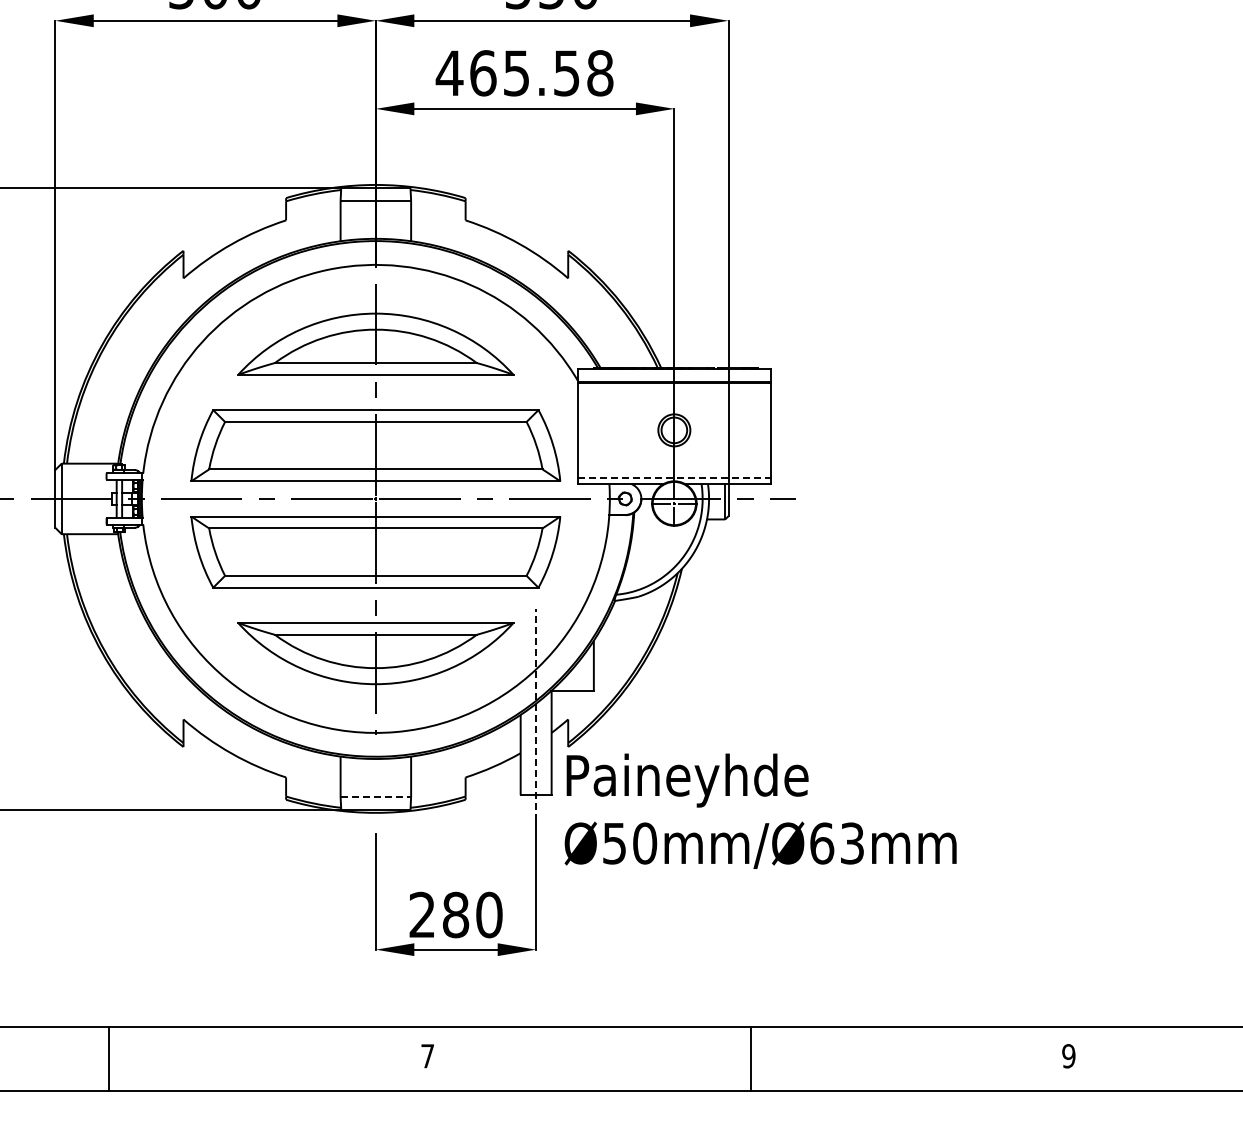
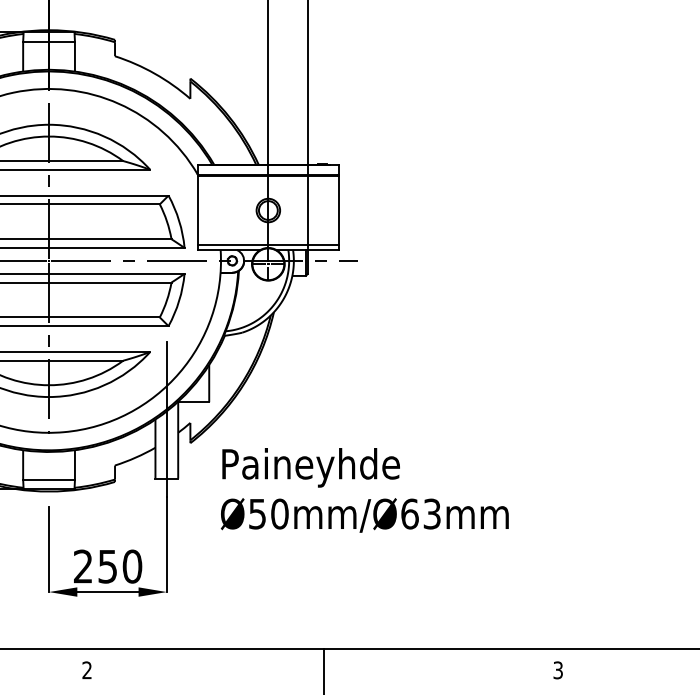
line: (674, 477) -> (268, 245), dashed -> solid
line: (536, 715) -> (167, 420), dashed -> solid
line: (376, 797) -> (49, 480), dashed -> solid
text: (760, 810) -> (364, 489), moved
text: (455, 914) -> (107, 566), 280 -> 250
text: (427, 1056) -> (87, 670), 7 -> 2
text: (1068, 1056) -> (557, 670), 9 -> 3

